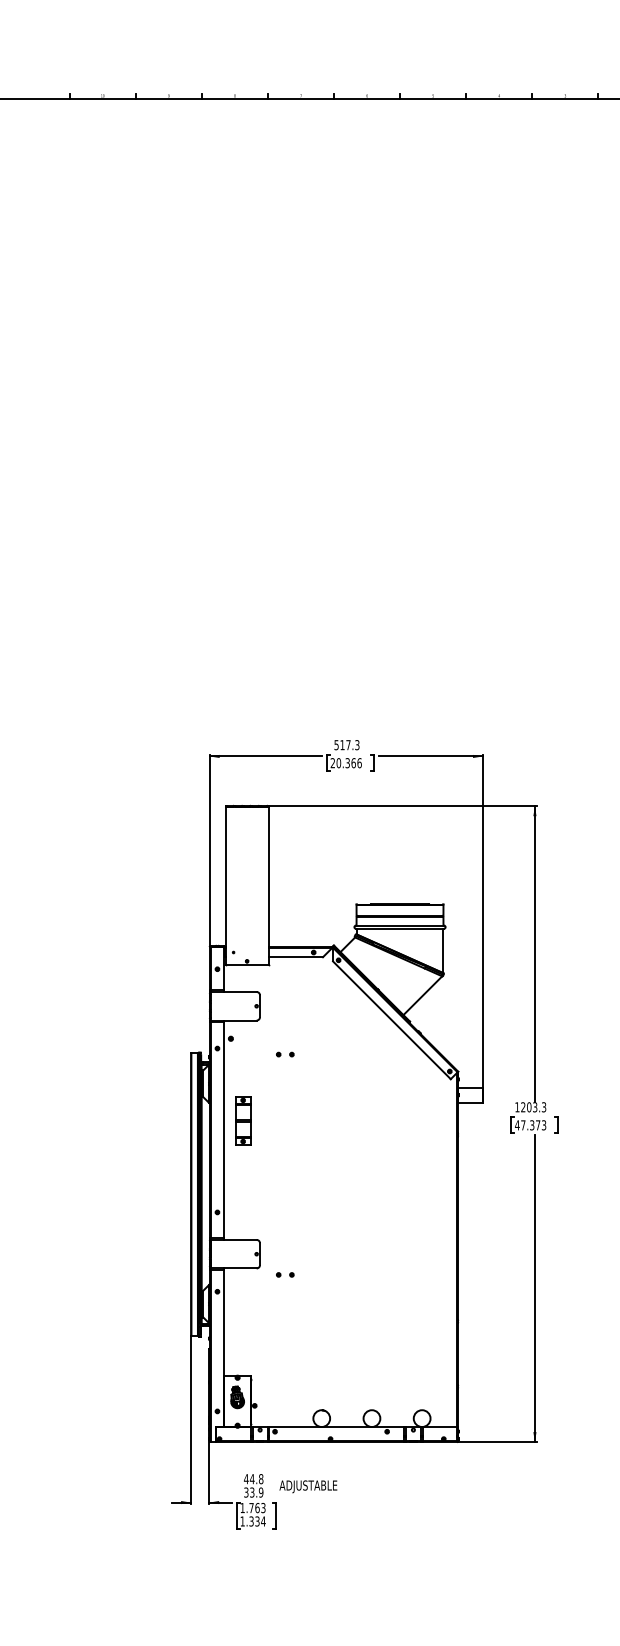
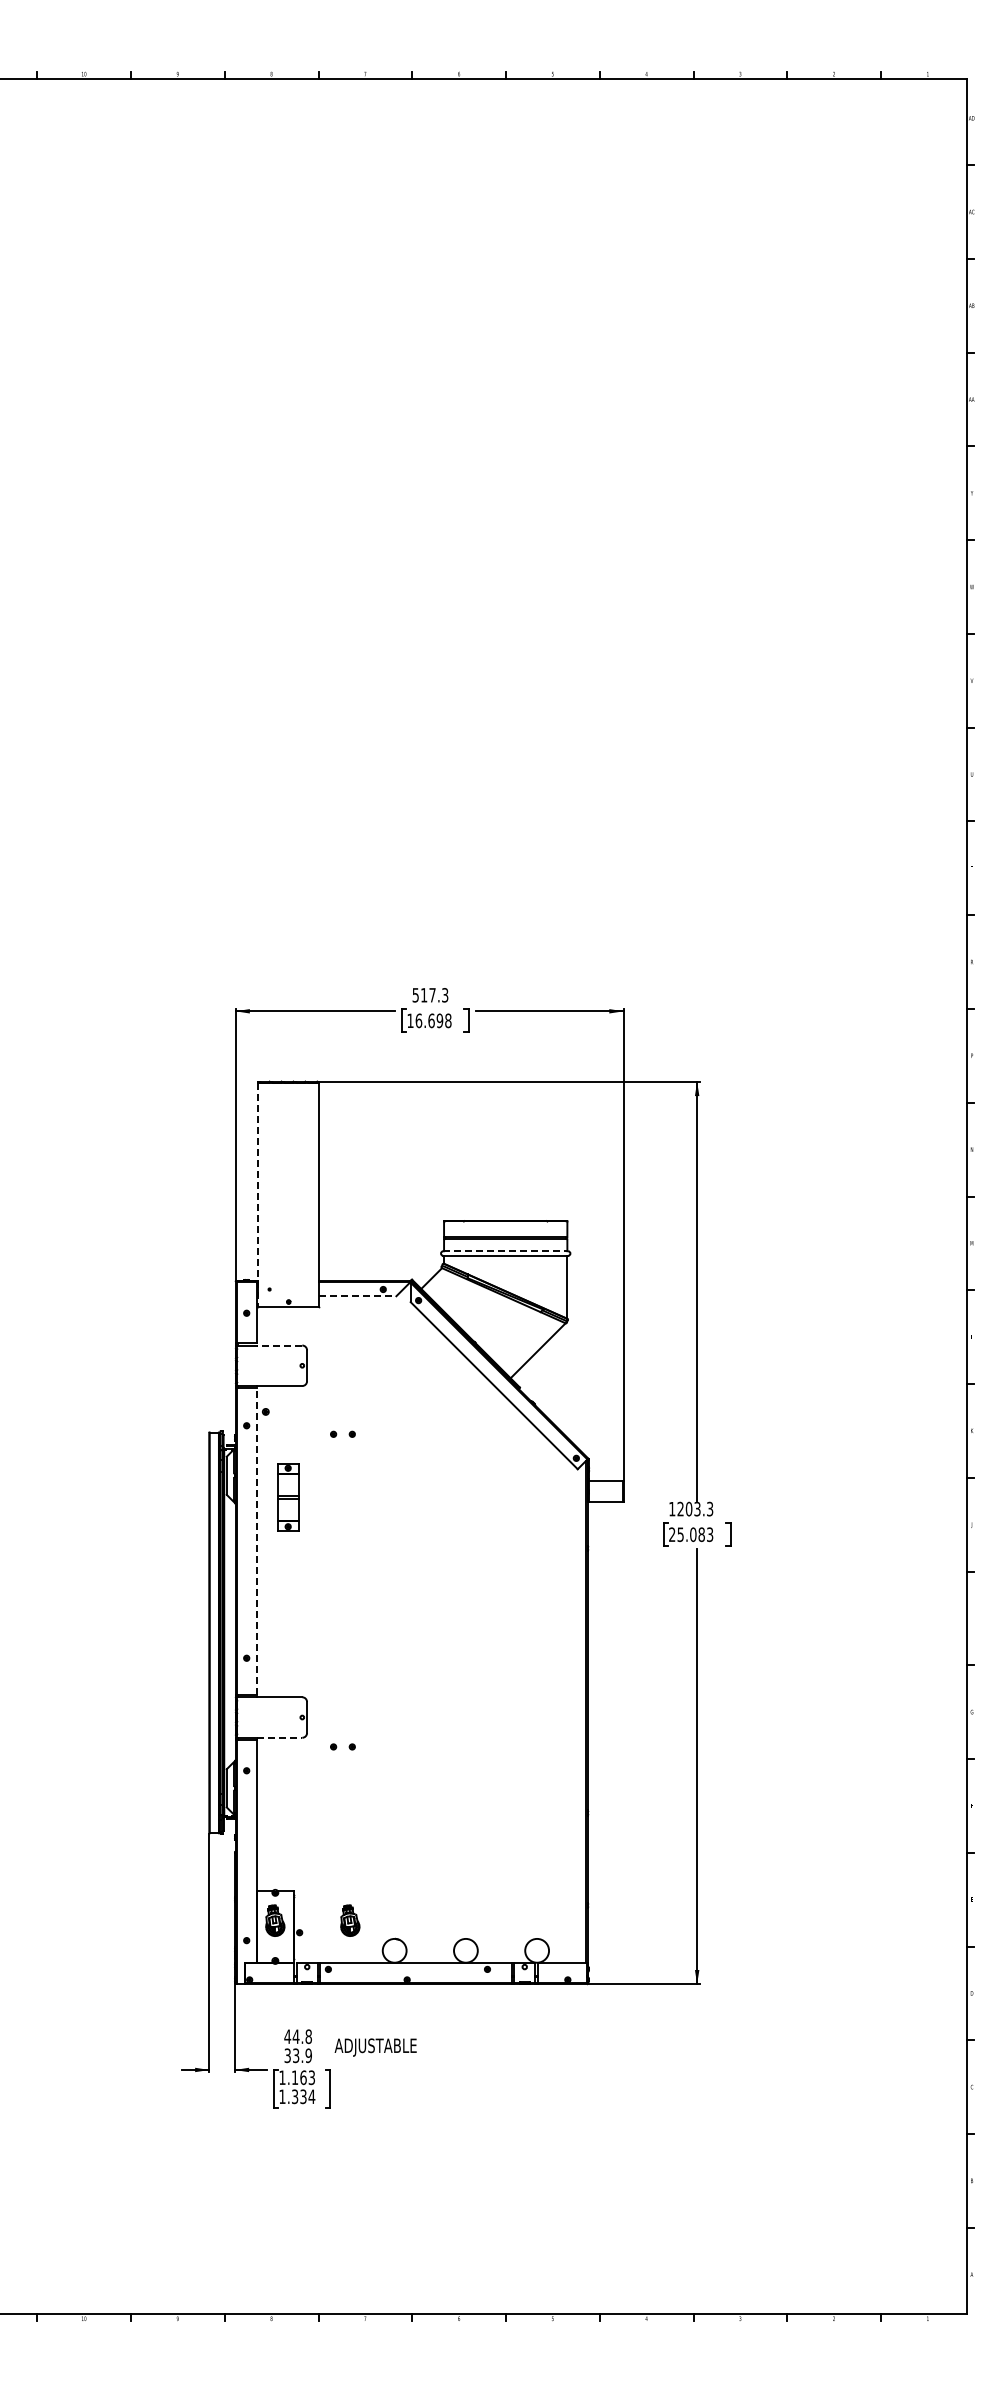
text: (346, 762) -> (429, 1020), 20.366 -> 16.698
line: (225, 886) -> (258, 1195), solid -> dashed
line: (400, 925) -> (506, 1251), solid -> dashed
line: (295, 957) -> (357, 1296), solid -> dashed
line: (240, 991) -> (279, 1345), solid -> dashed
part: (243, 1120) -> (288, 1497), moved
text: (527, 1125) -> (686, 1534), 47.373 -> 25.083
line: (224, 1130) -> (256, 1541), solid -> dashed
line: (240, 1268) -> (279, 1737), solid -> dashed
part: (290, 1397) -> (350, 1920), added
text: (251, 1507) -> (295, 2077), 1.763 -> 1.163

